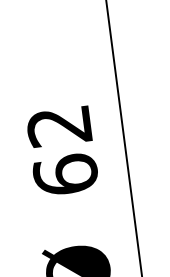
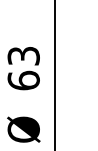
text: (58, 127) -> (23, 56), 62 -> 63

